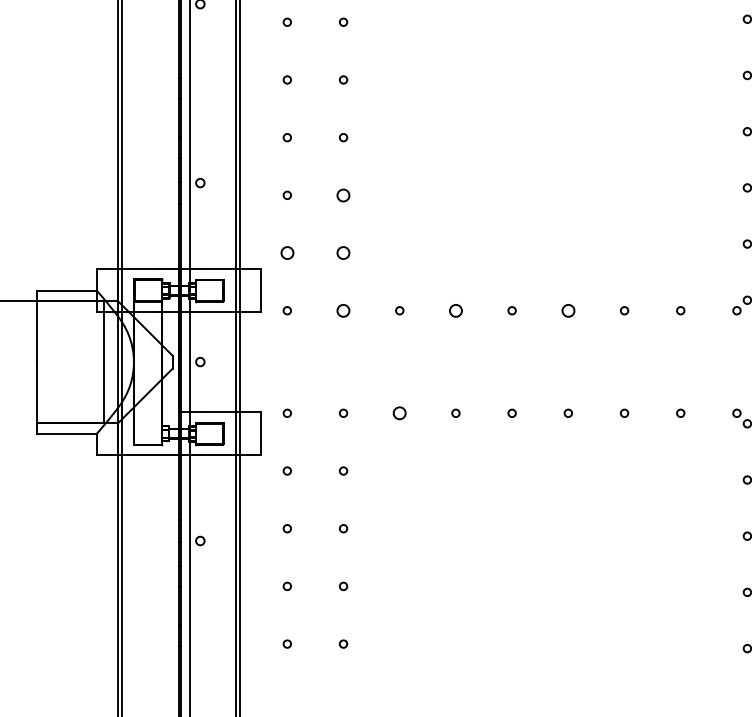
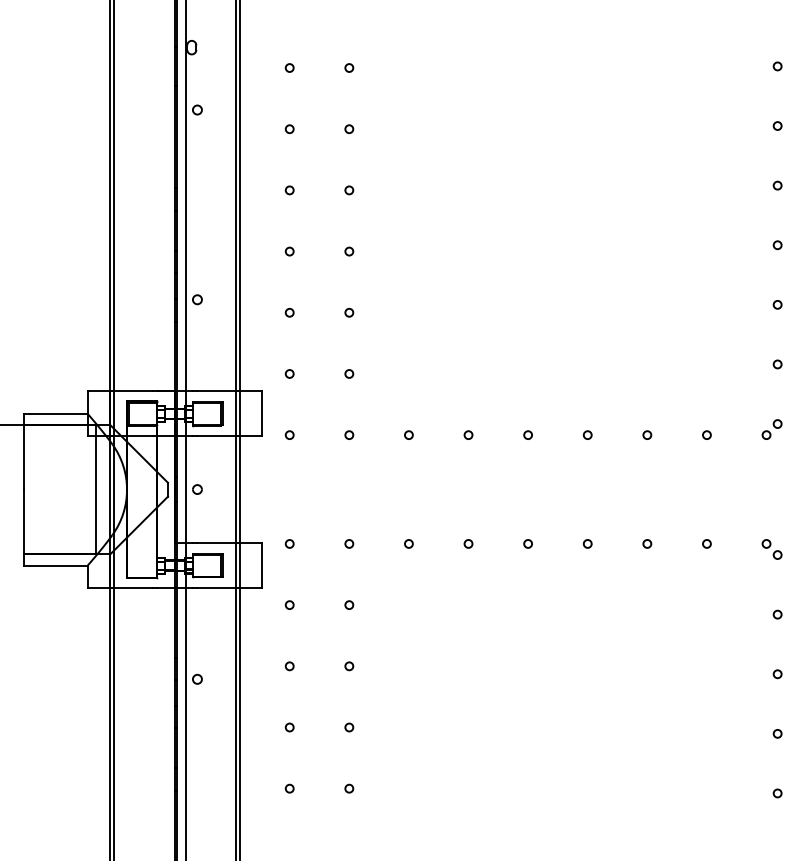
circle: (343, 195) -> (349, 312), size x0.62
circle: (287, 252) -> (289, 373), size x0.62
circle: (343, 252) -> (349, 373), size x0.62
circle: (343, 310) -> (349, 434), size x0.62
circle: (455, 310) -> (468, 434), size x0.62
circle: (568, 310) -> (587, 434), size x0.62
circle: (399, 412) -> (408, 543), size x0.62

